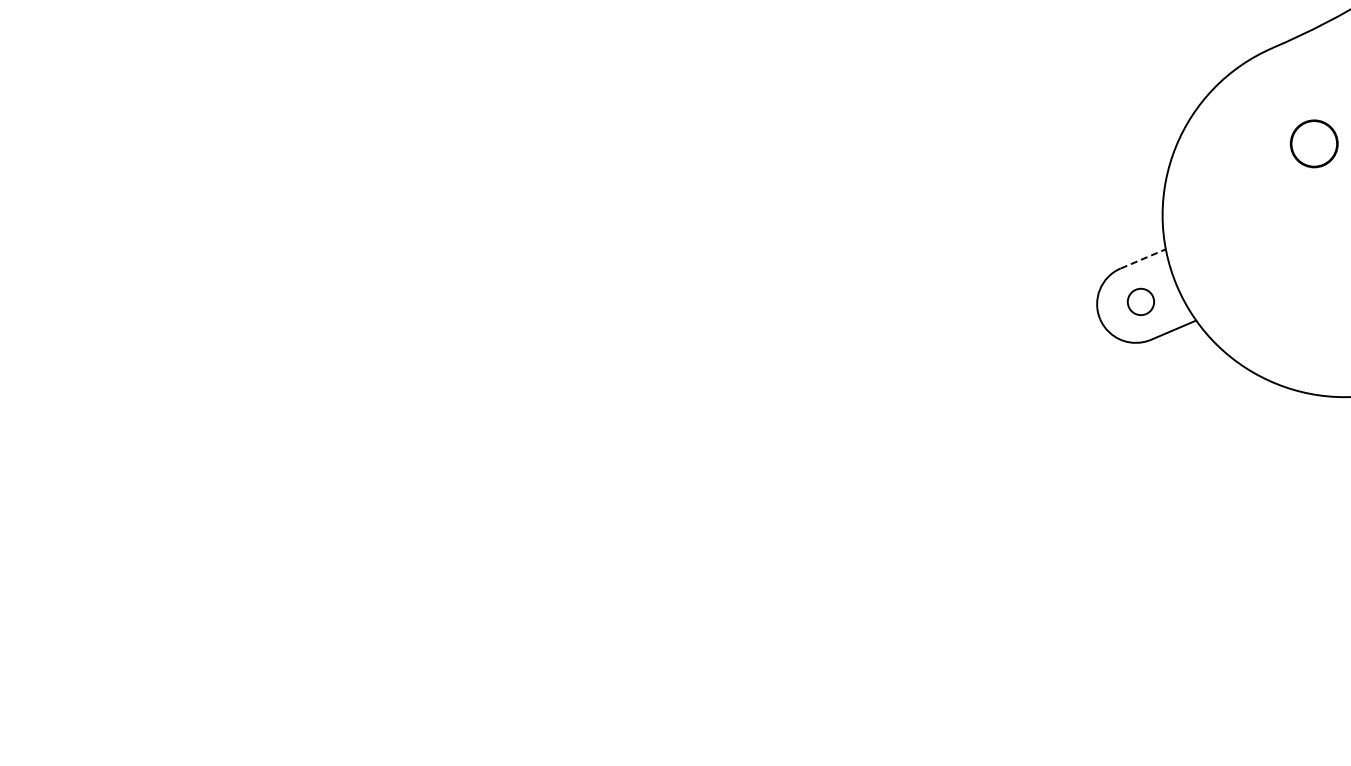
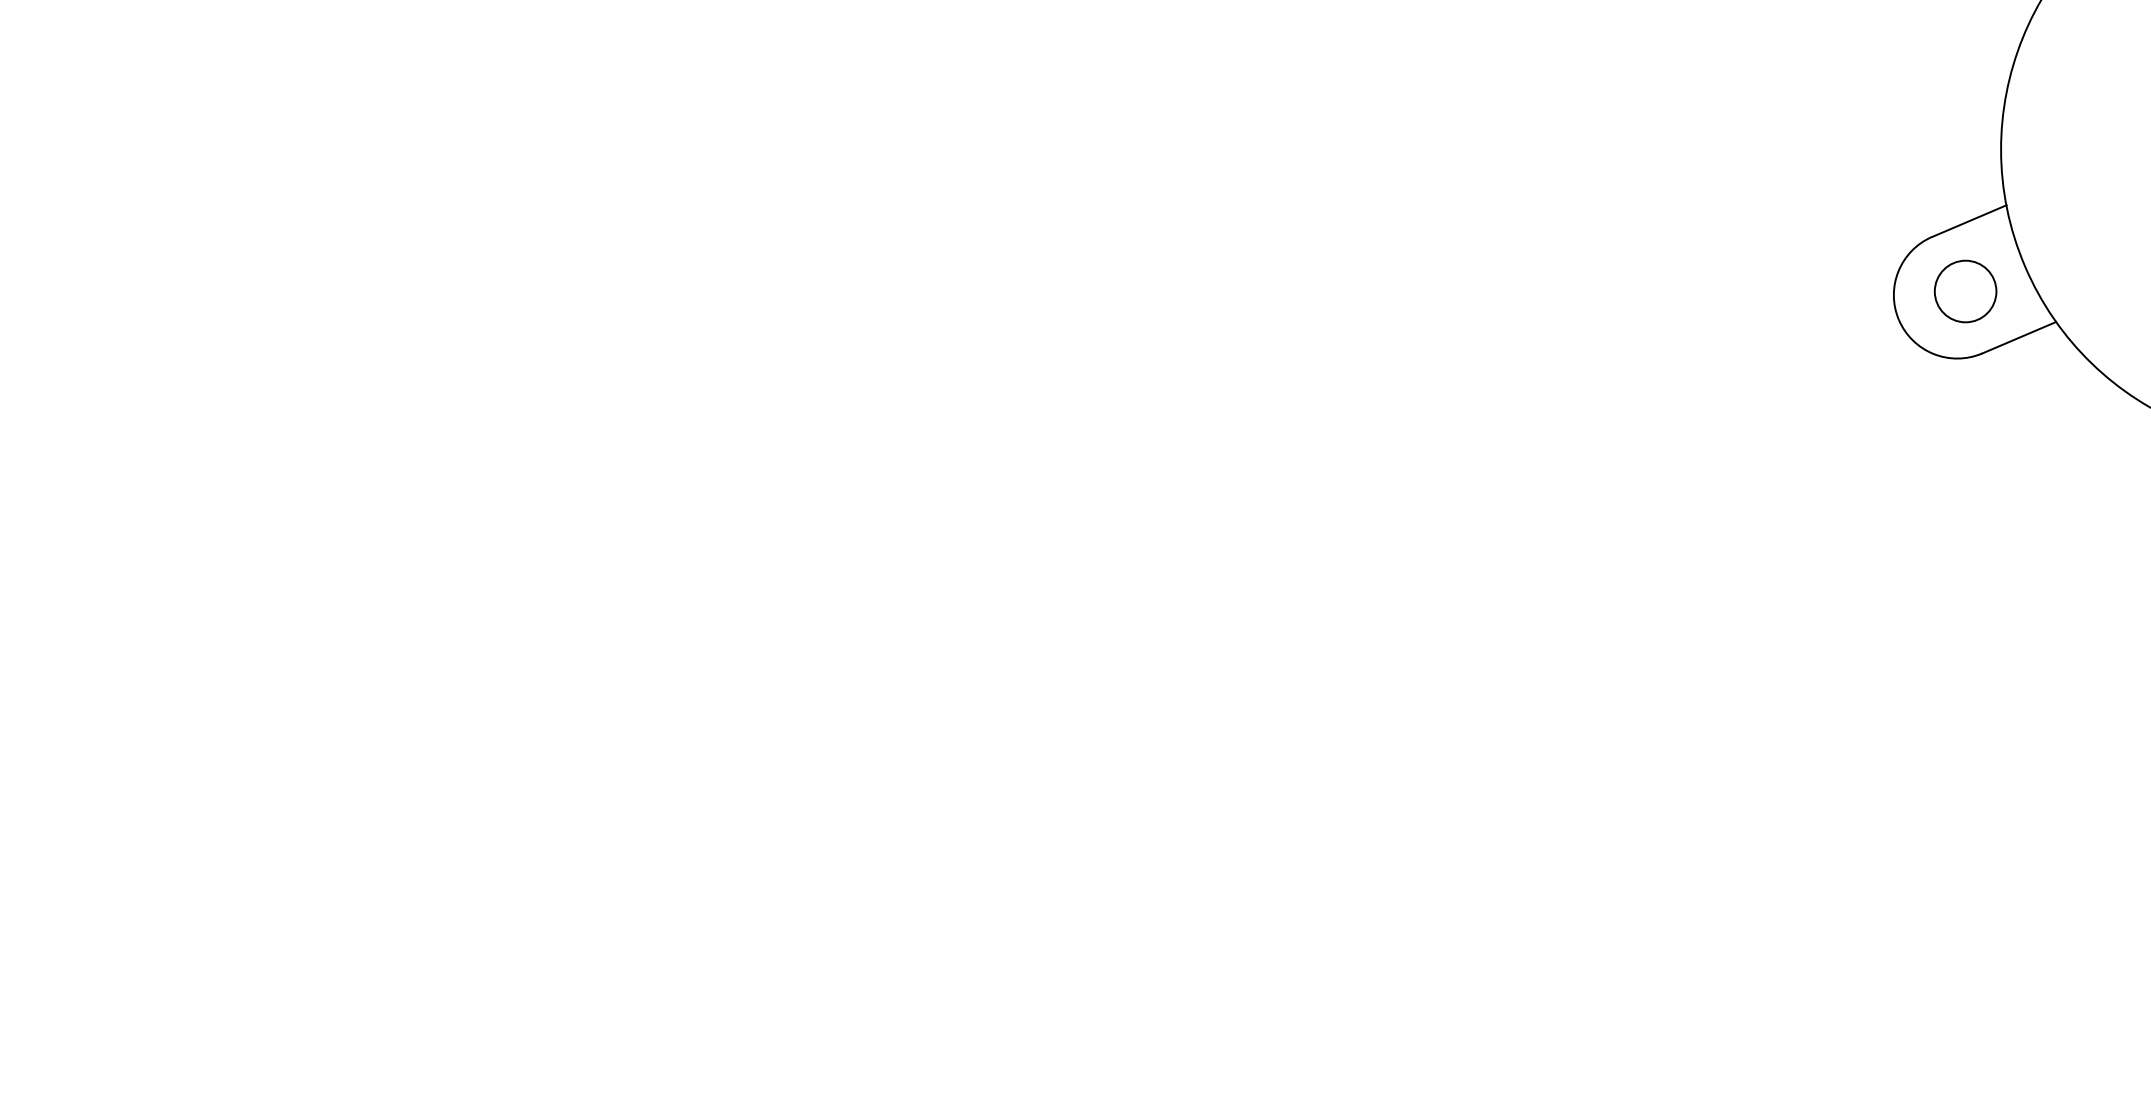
line: (1143, 258) -> (1969, 220), dashed -> solid
circle: (1140, 301) -> (1964, 290), size x1.43

